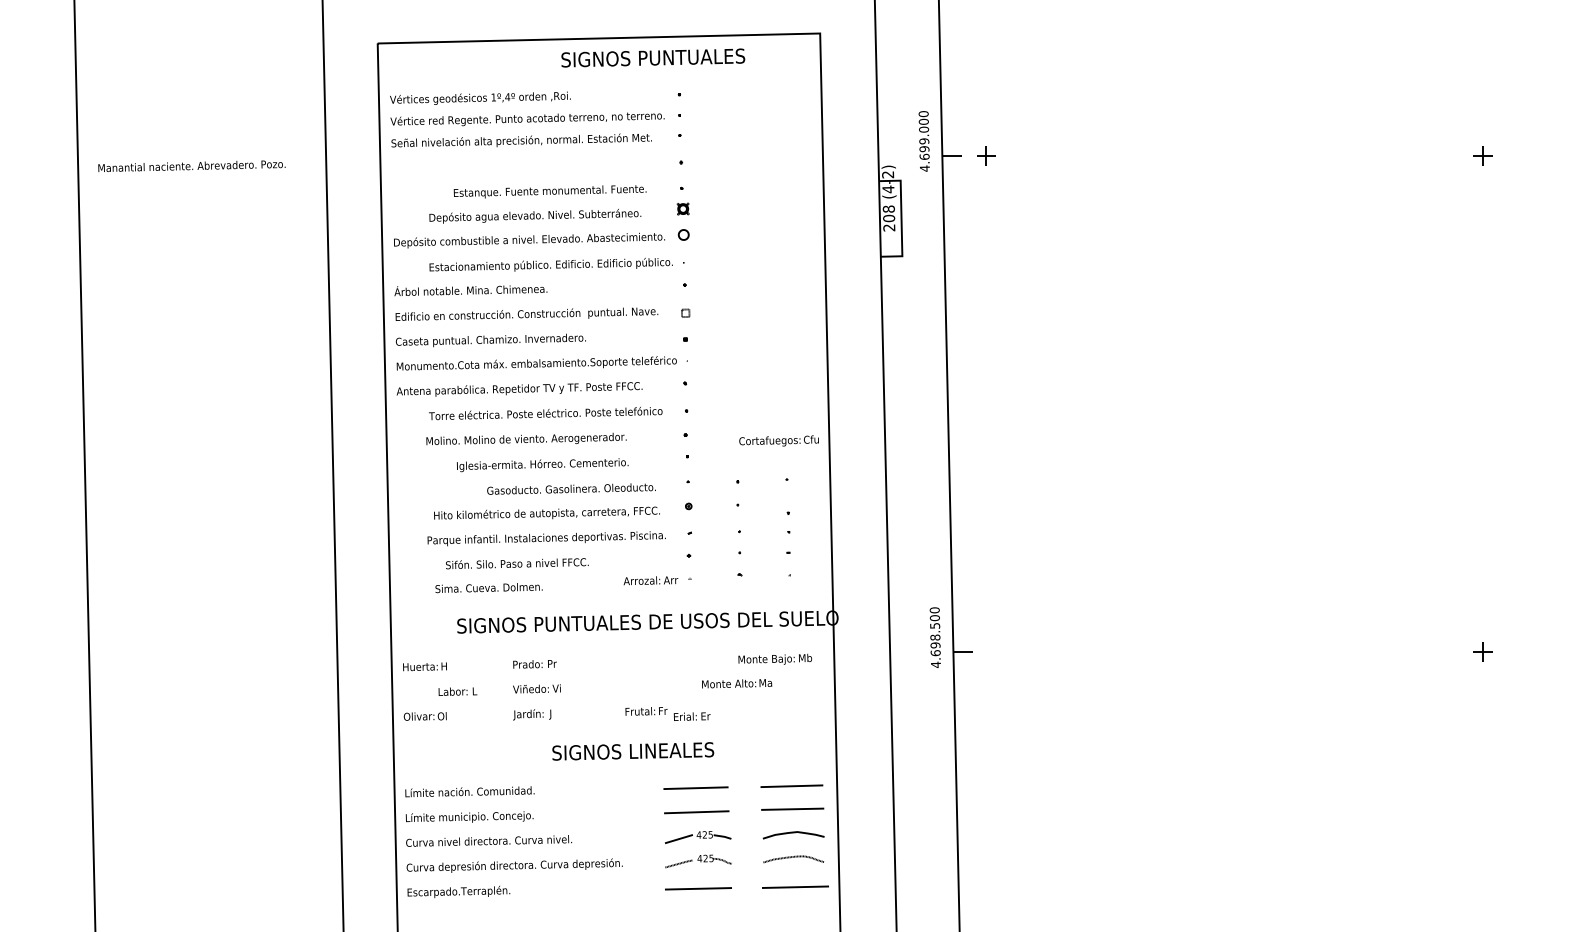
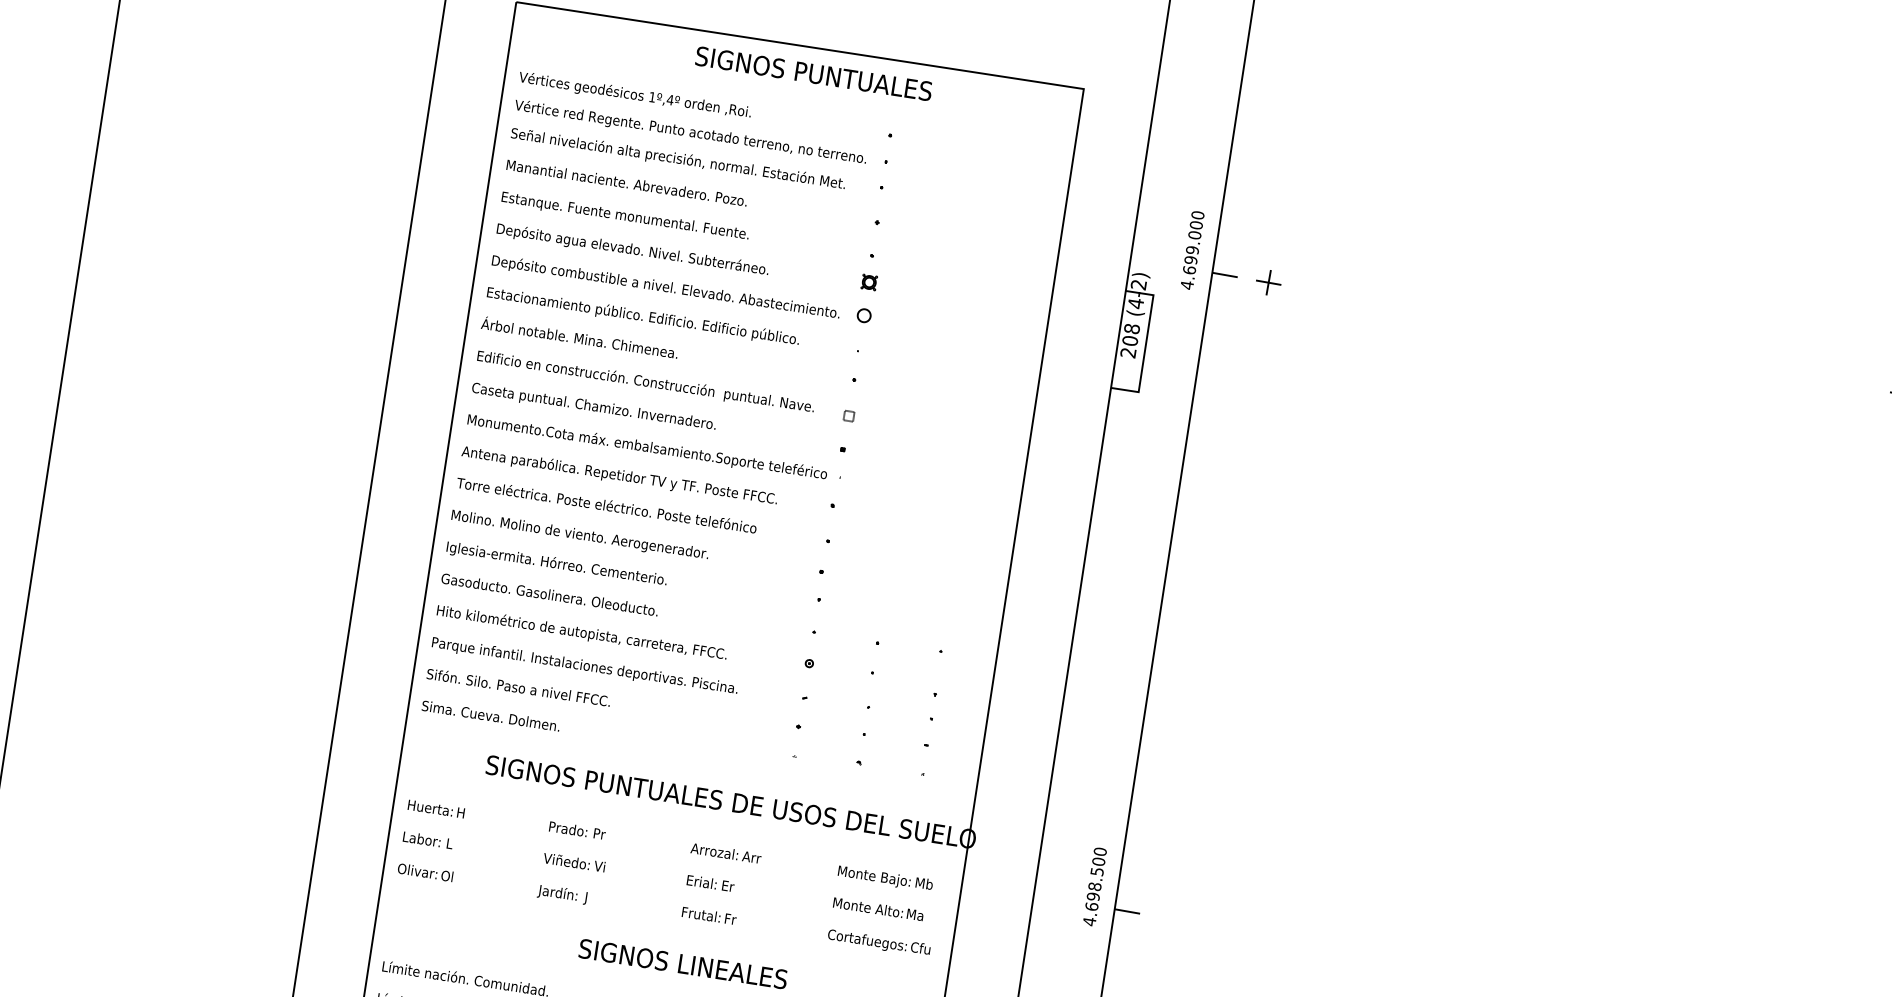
text: (653, 57) -> (814, 73), moved
text: (191, 165) -> (626, 182), moved
text: (549, 191) -> (624, 216), moved
text: (535, 216) -> (632, 250), moved
text: (550, 264) -> (642, 315), moved
text: (545, 413) -> (606, 505), moved
text: (526, 438) -> (580, 533), moved
text: (778, 440) -> (878, 941), moved
text: (542, 465) -> (556, 565), moved
text: (571, 488) -> (549, 594), moved
text: (546, 512) -> (581, 631), moved
text: (546, 538) -> (584, 666), moved
text: (517, 563) -> (519, 687), moved
text: (650, 580) -> (725, 853), moved
text: (488, 588) -> (490, 716), moved
text: (737, 683) -> (879, 909), moved
text: (457, 691) -> (427, 840), moved
text: (692, 716) -> (711, 883), moved

